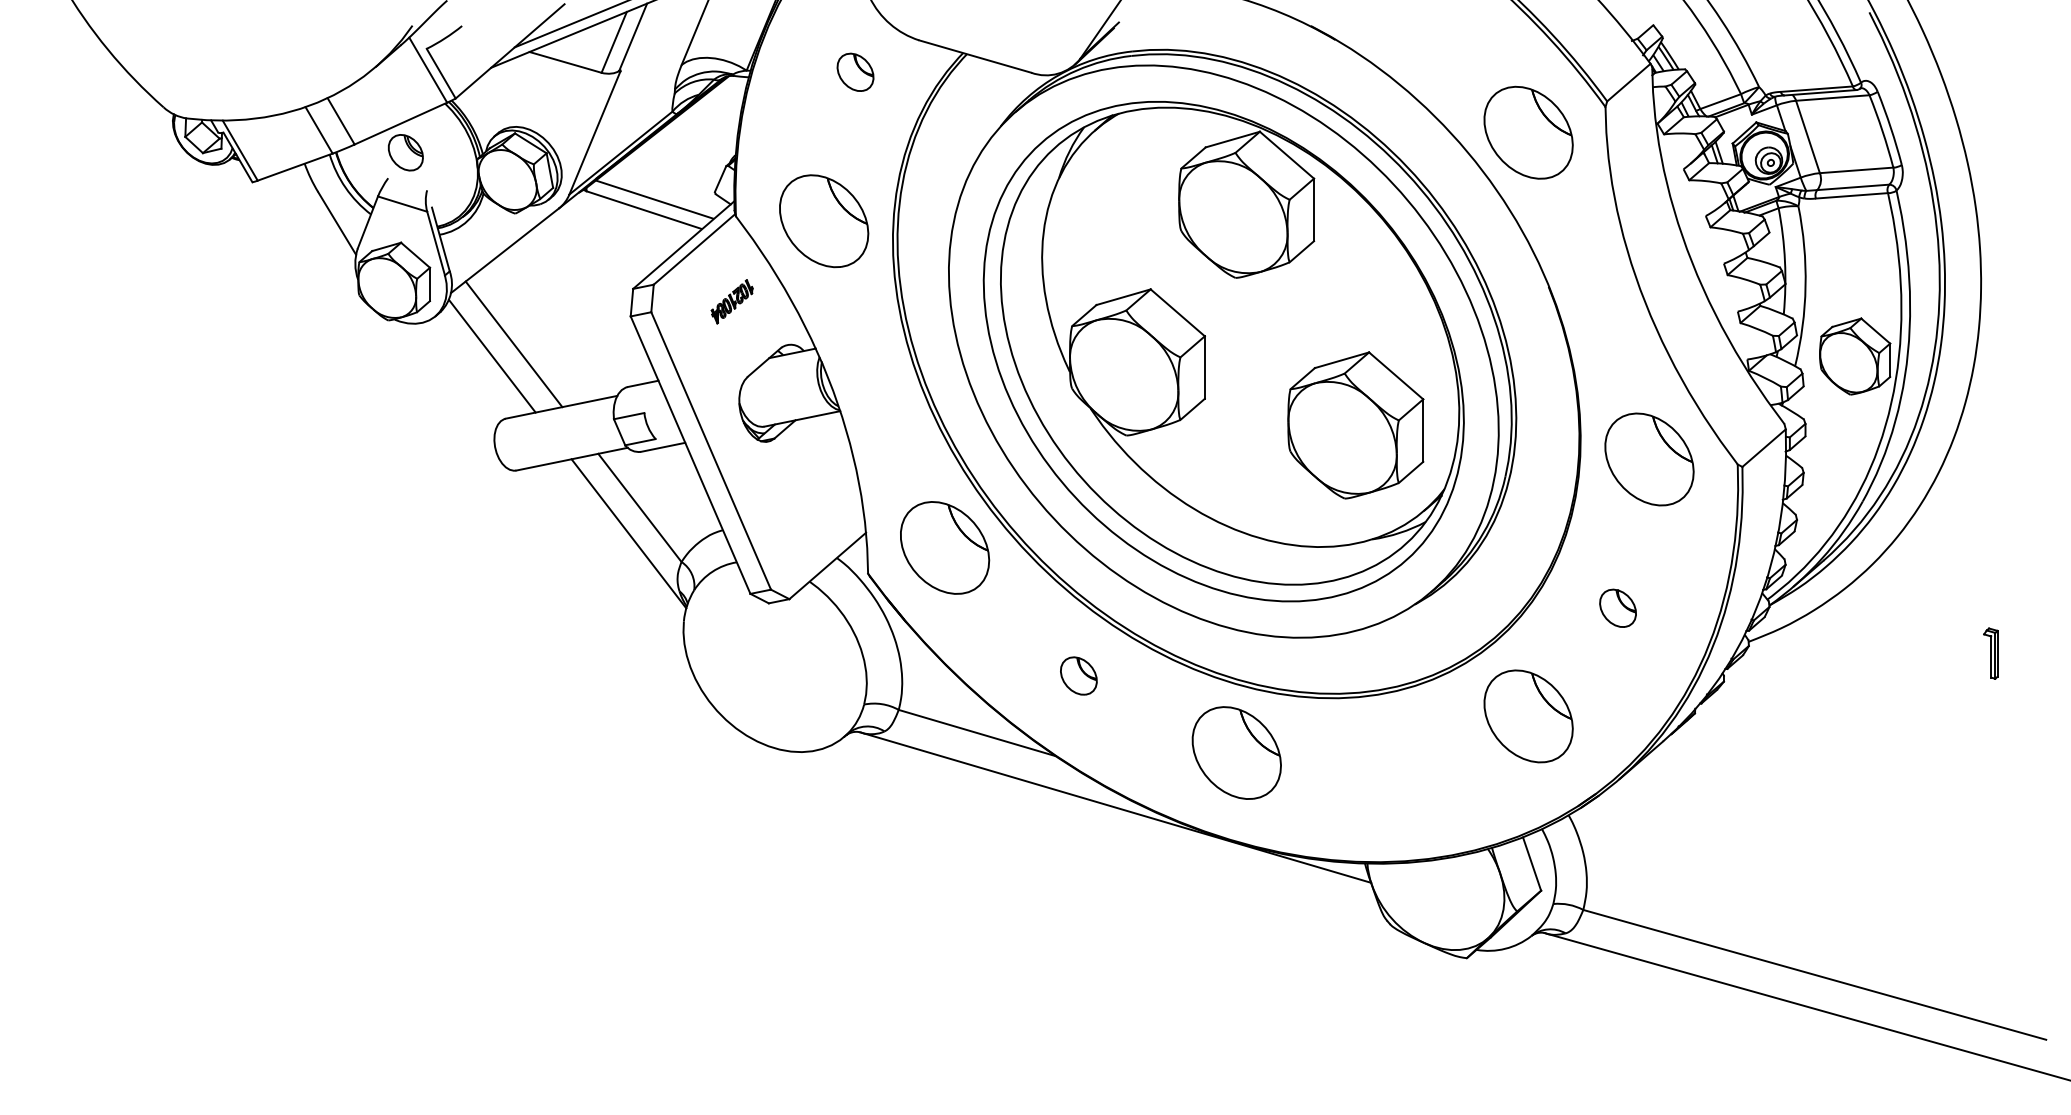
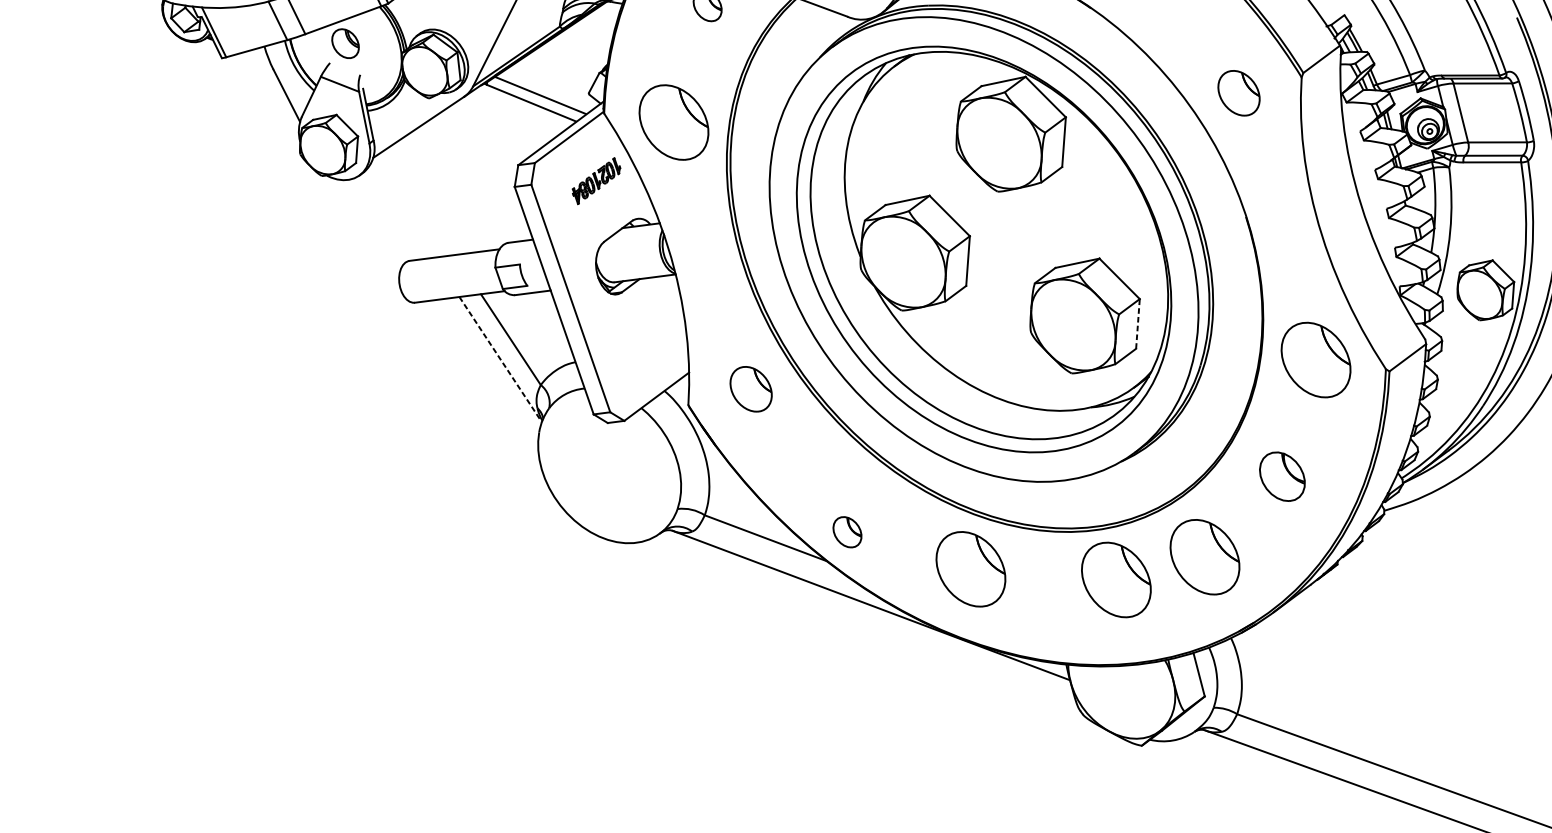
part: (1528, 132) -> (1238, 93), size x0.6
part: (731, 301) -> (595, 180), size x1.4
line: (513, 344) -> (419, 202), removed
line: (492, 355) -> (402, 209), removed
line: (1423, 430) -> (1138, 323), solid -> dashed
line: (629, 534) -> (501, 360), solid -> dashed
part: (945, 547) -> (751, 388), size x0.6
part: (1617, 607) -> (1282, 475), size x1.6
part: (1078, 675) -> (847, 531), moved
part: (1419, 752) -> (1116, 579), added

